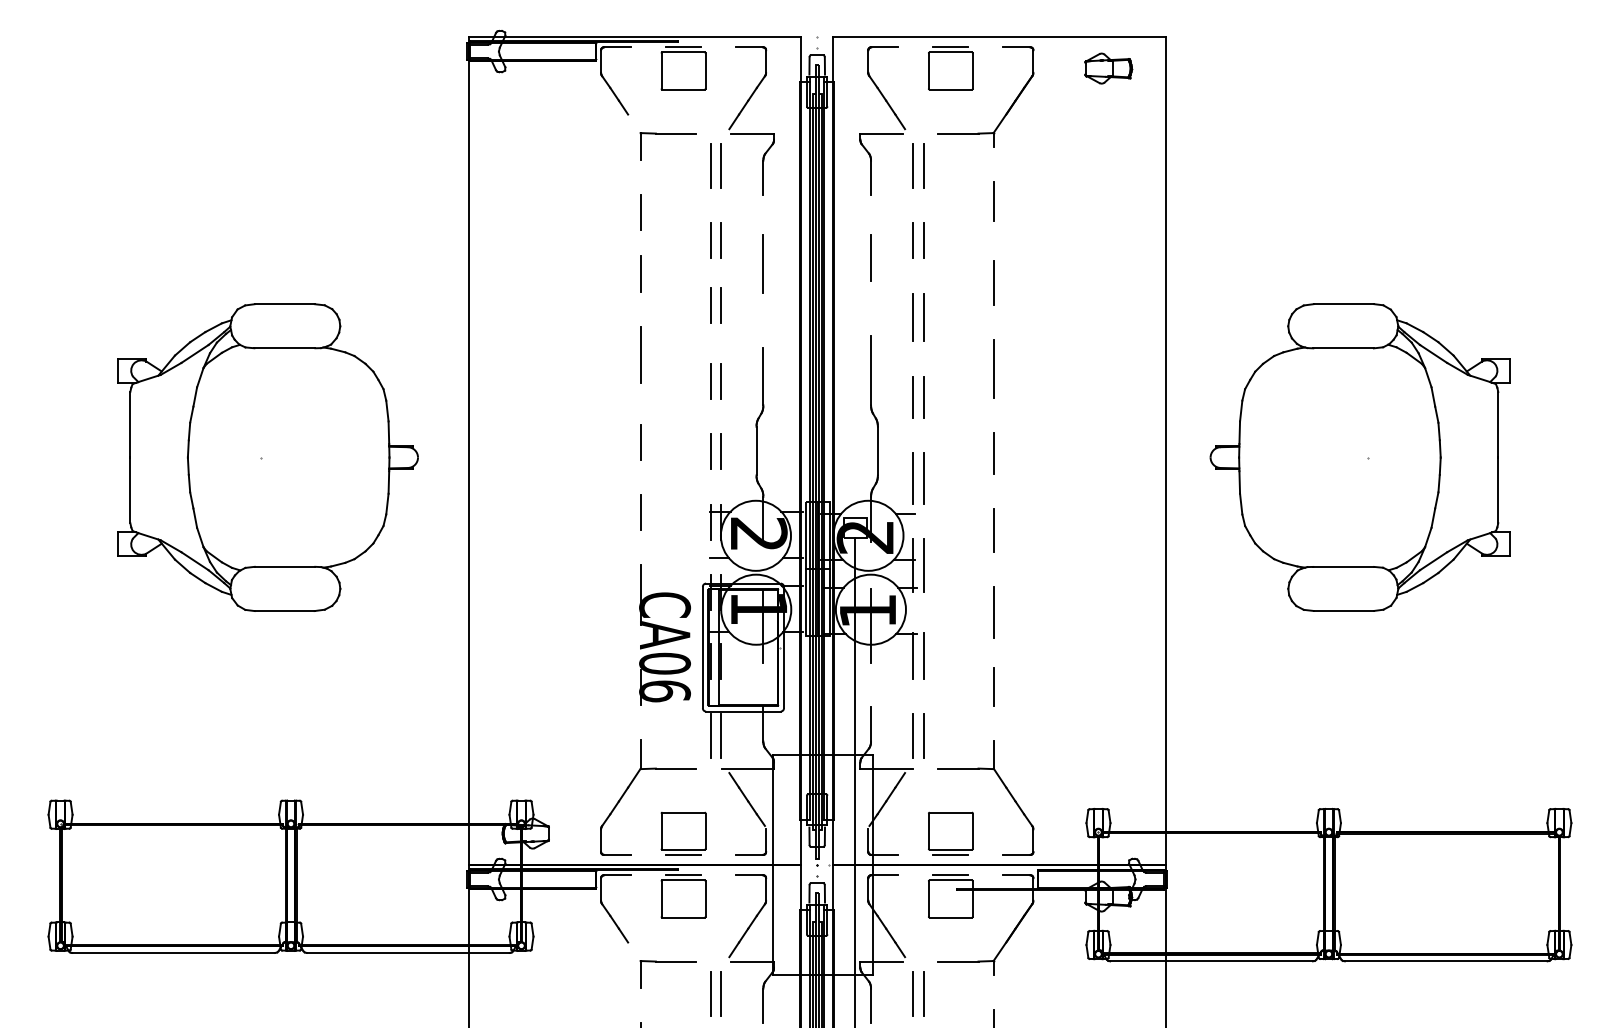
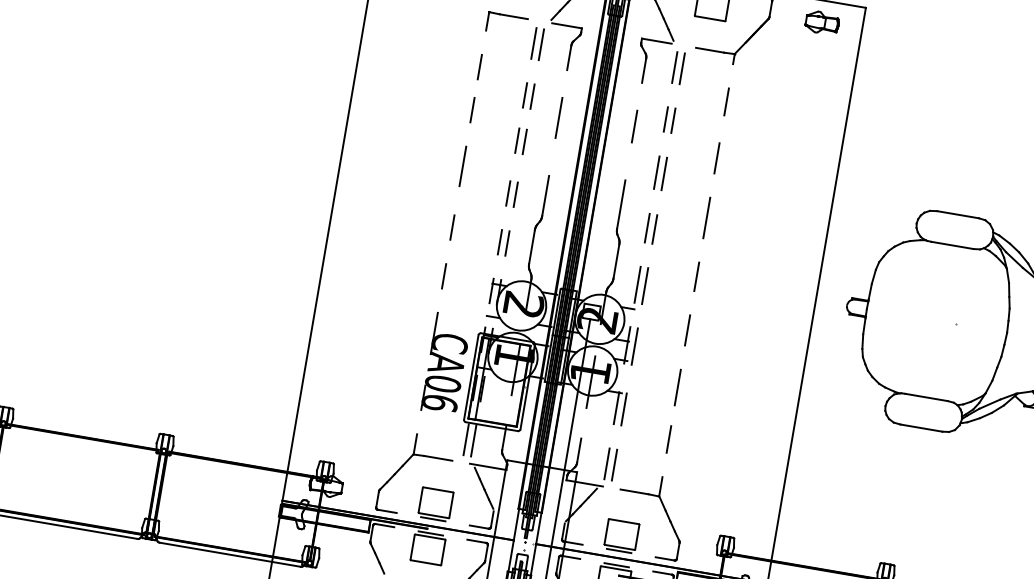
part: (267, 457) -> (191, 193), removed

